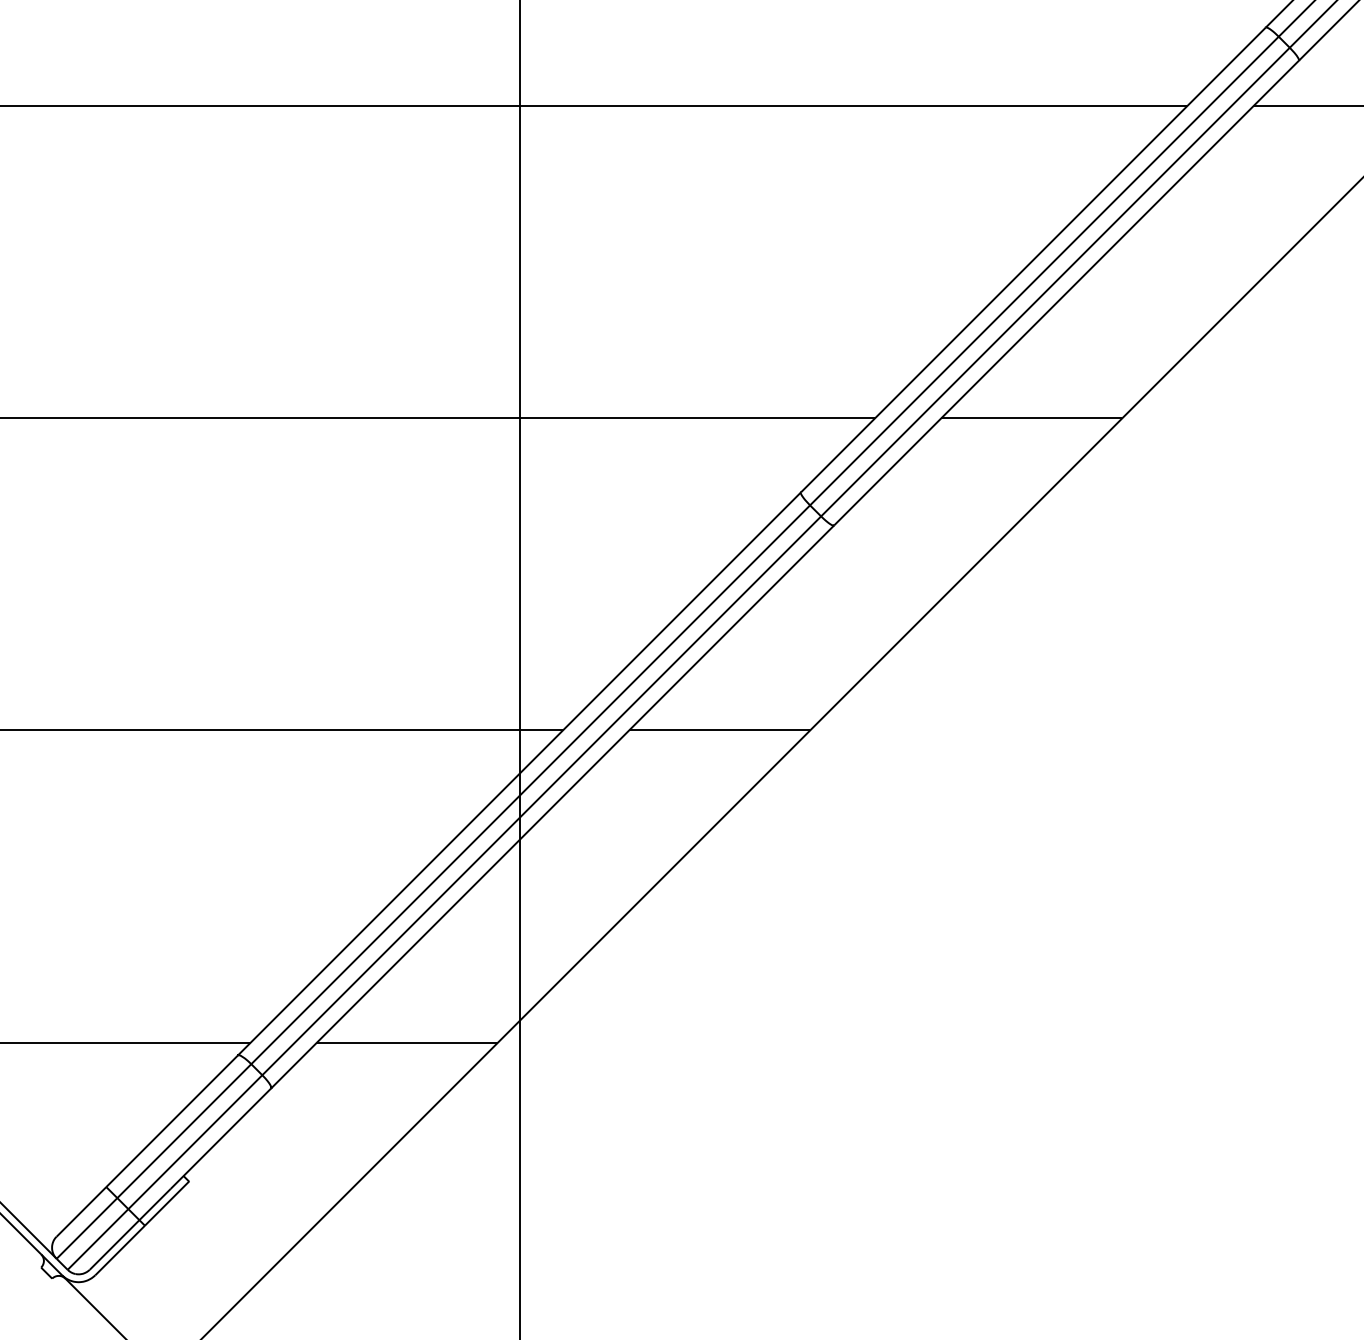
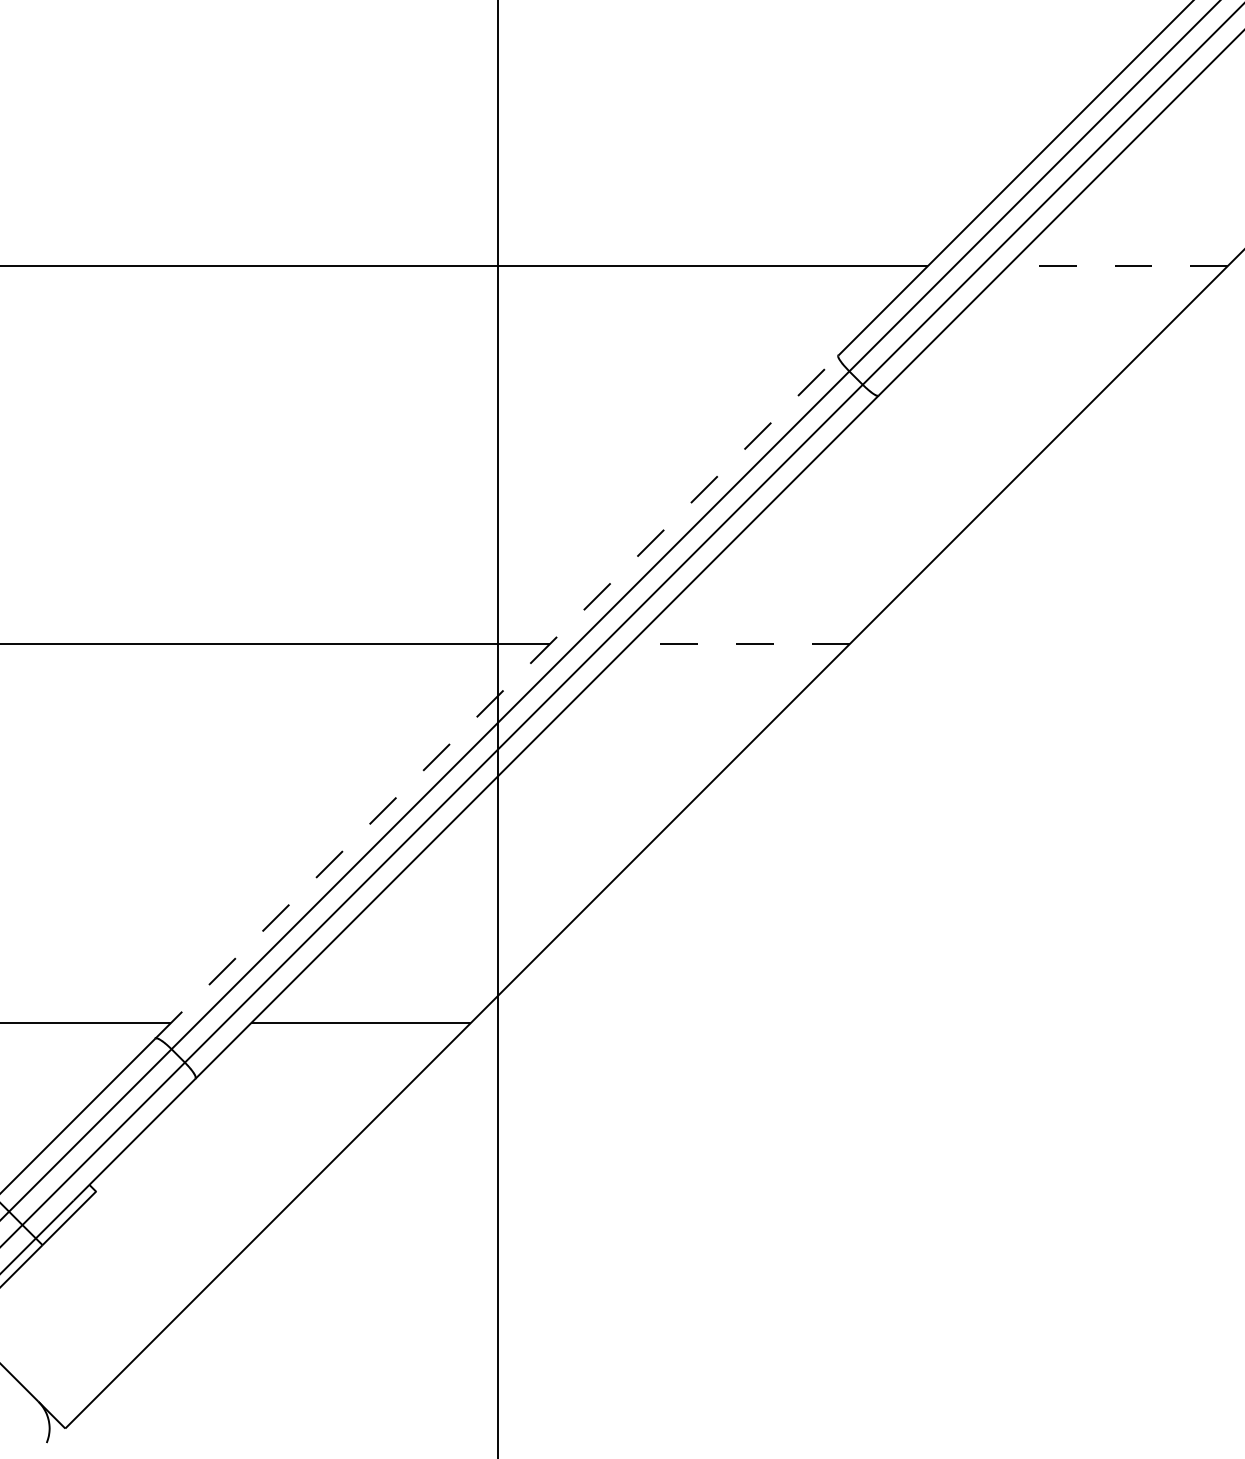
line: (1031, 418) -> (1117, 266), solid -> dashed
line: (719, 730) -> (739, 644), solid -> dashed
line: (519, 773) -> (496, 696), solid -> dashed

